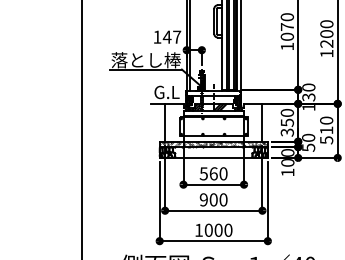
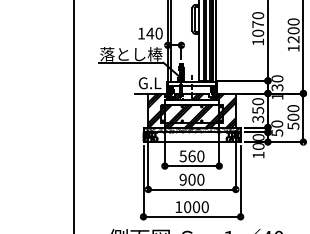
text: (177, 36) -> (159, 33), 147 -> 140
hatch: (213, 122) -> (191, 110), added
text: (326, 130) -> (293, 117), 510 -> 500

